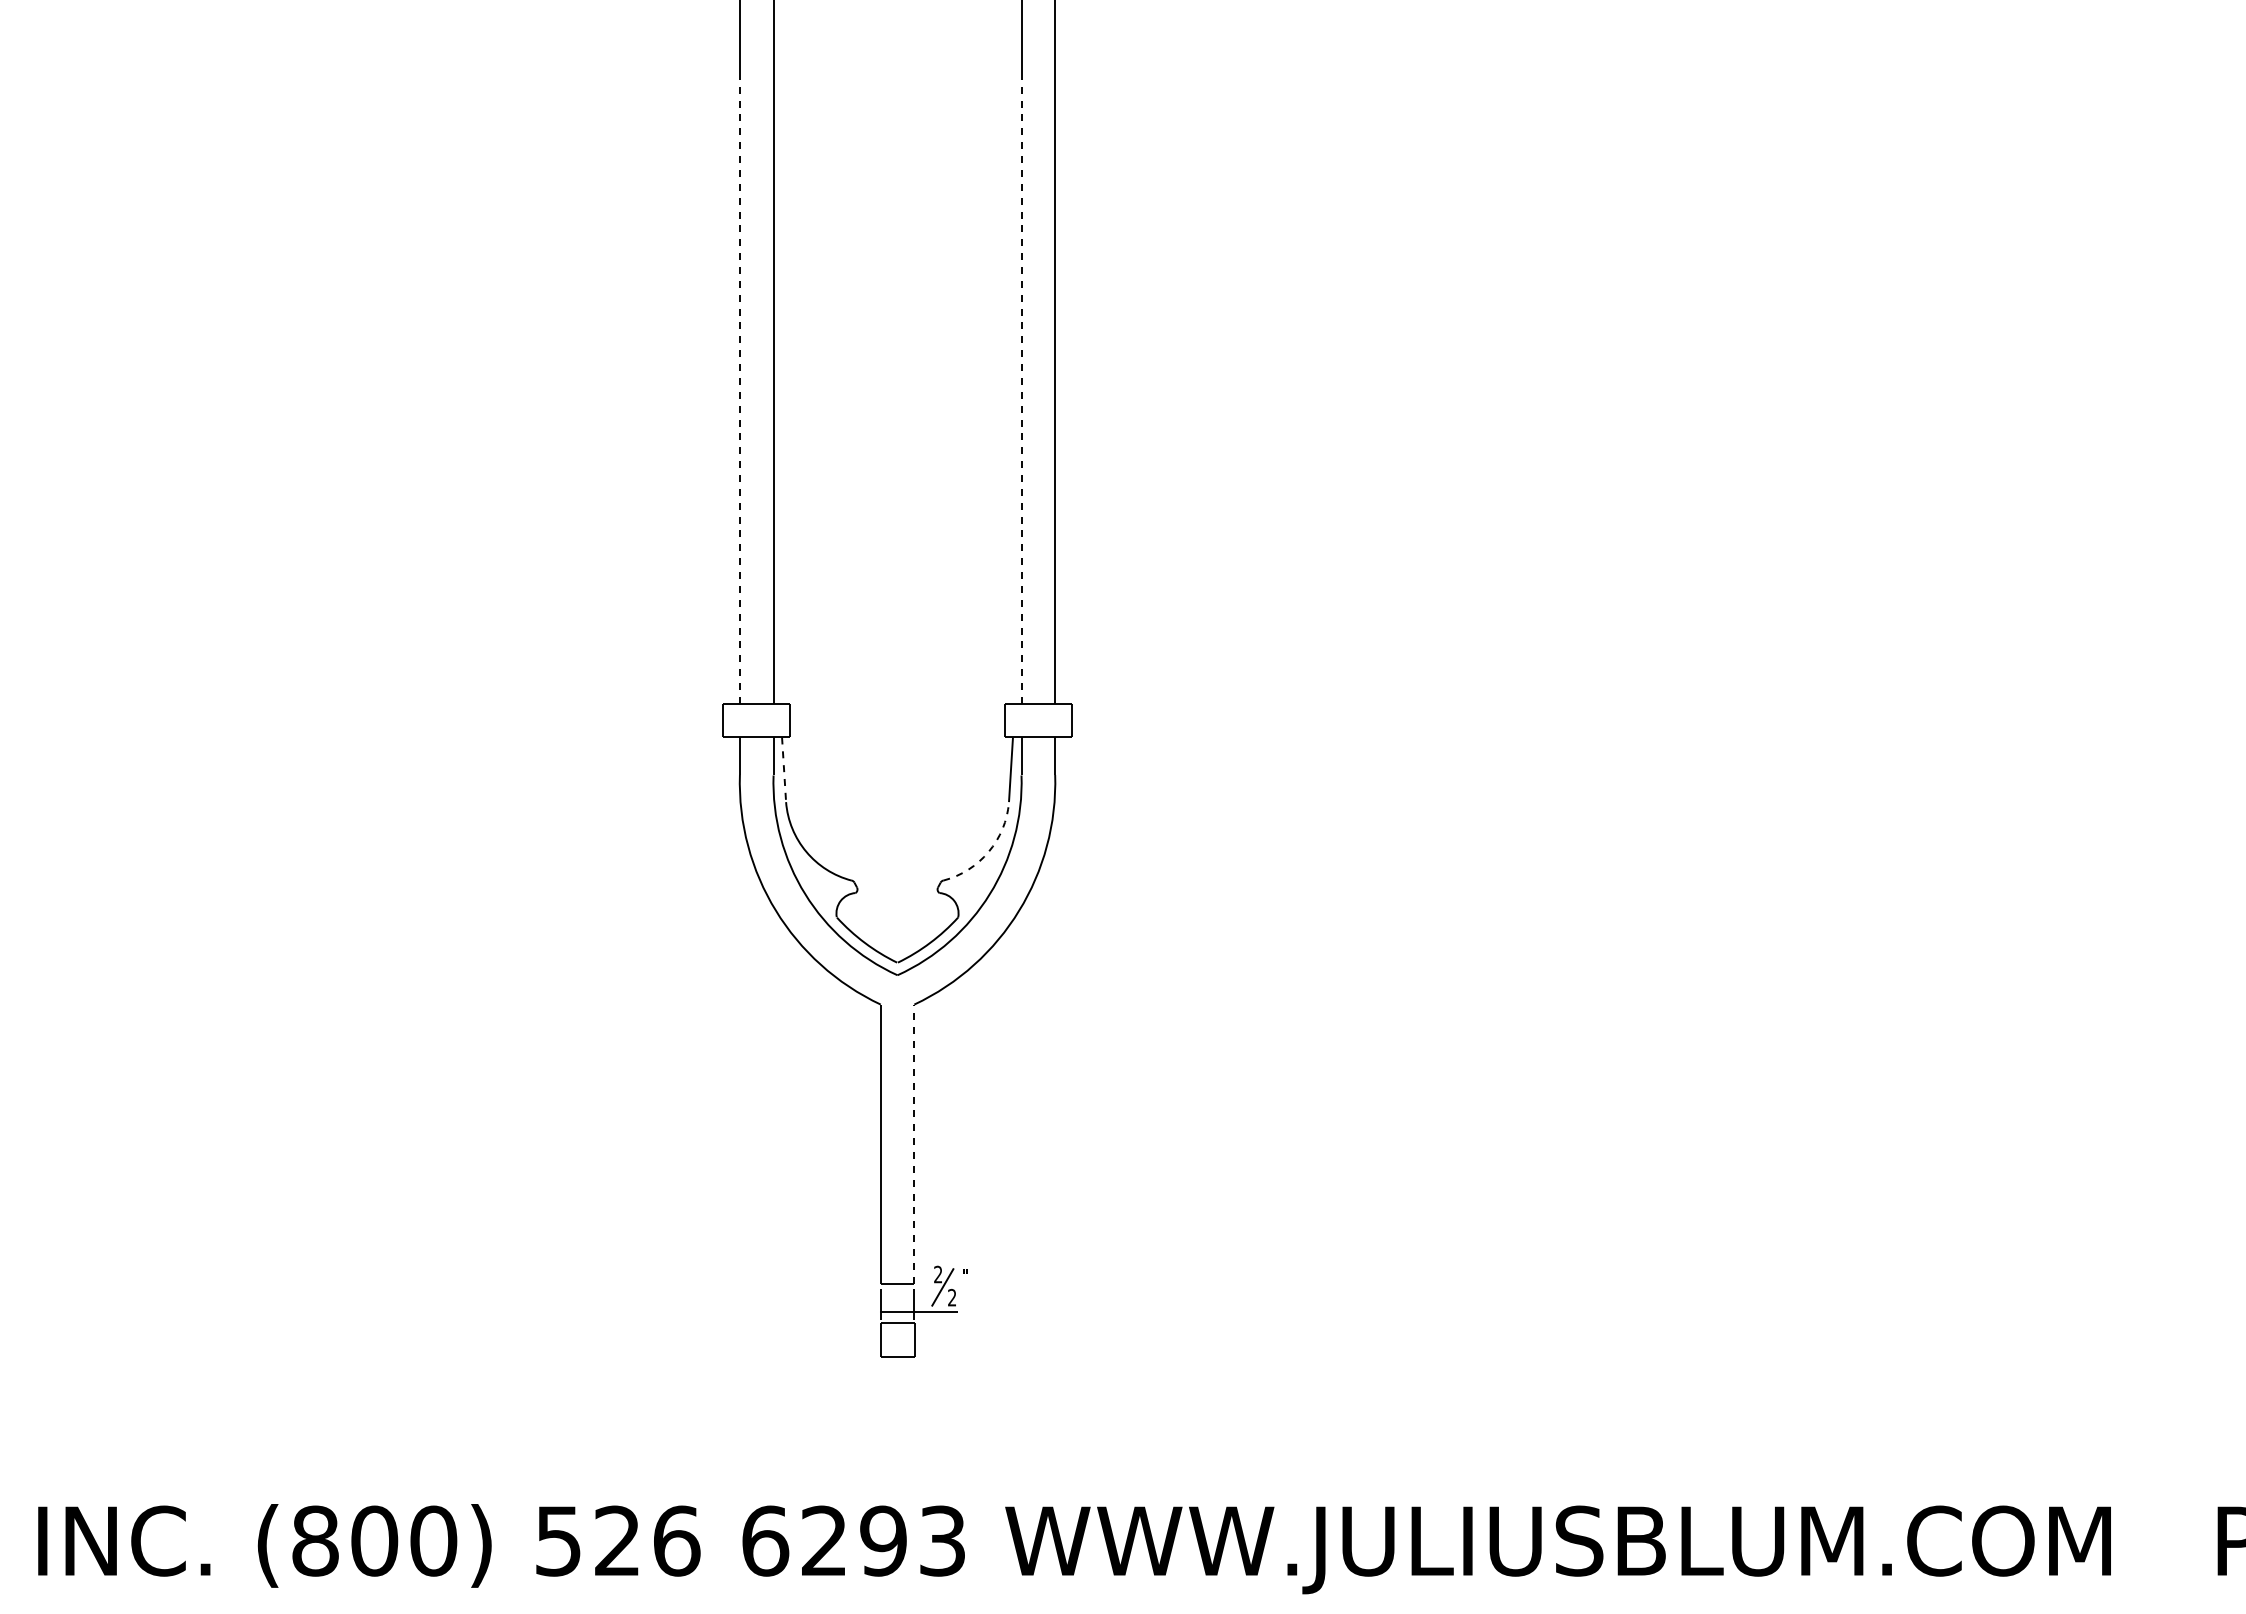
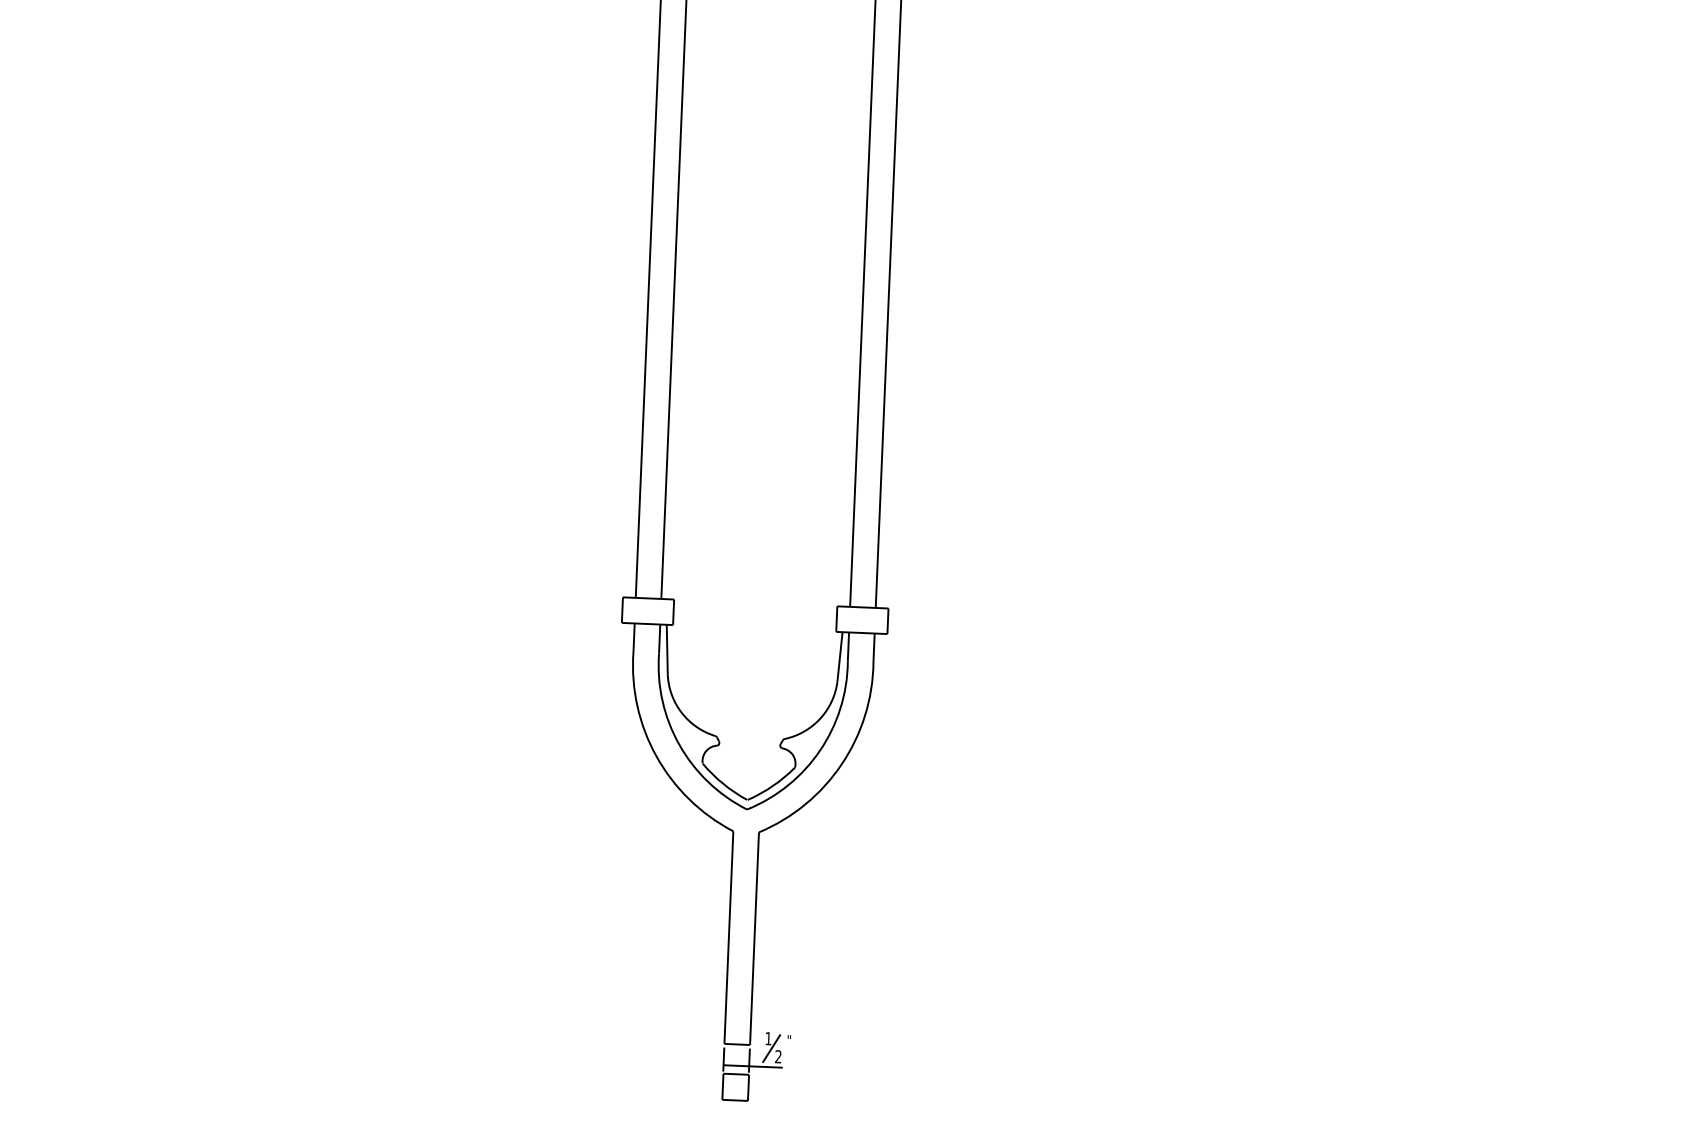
line: (739, 388) -> (645, 357), dashed -> solid
line: (1021, 388) -> (860, 366), dashed -> solid
line: (784, 770) -> (667, 650), dashed -> solid
arc: (988, 851) -> (820, 718), dashed -> solid
line: (914, 1144) -> (754, 938), dashed -> solid
text: (938, 1274) -> (768, 1038), 2 -> 1

